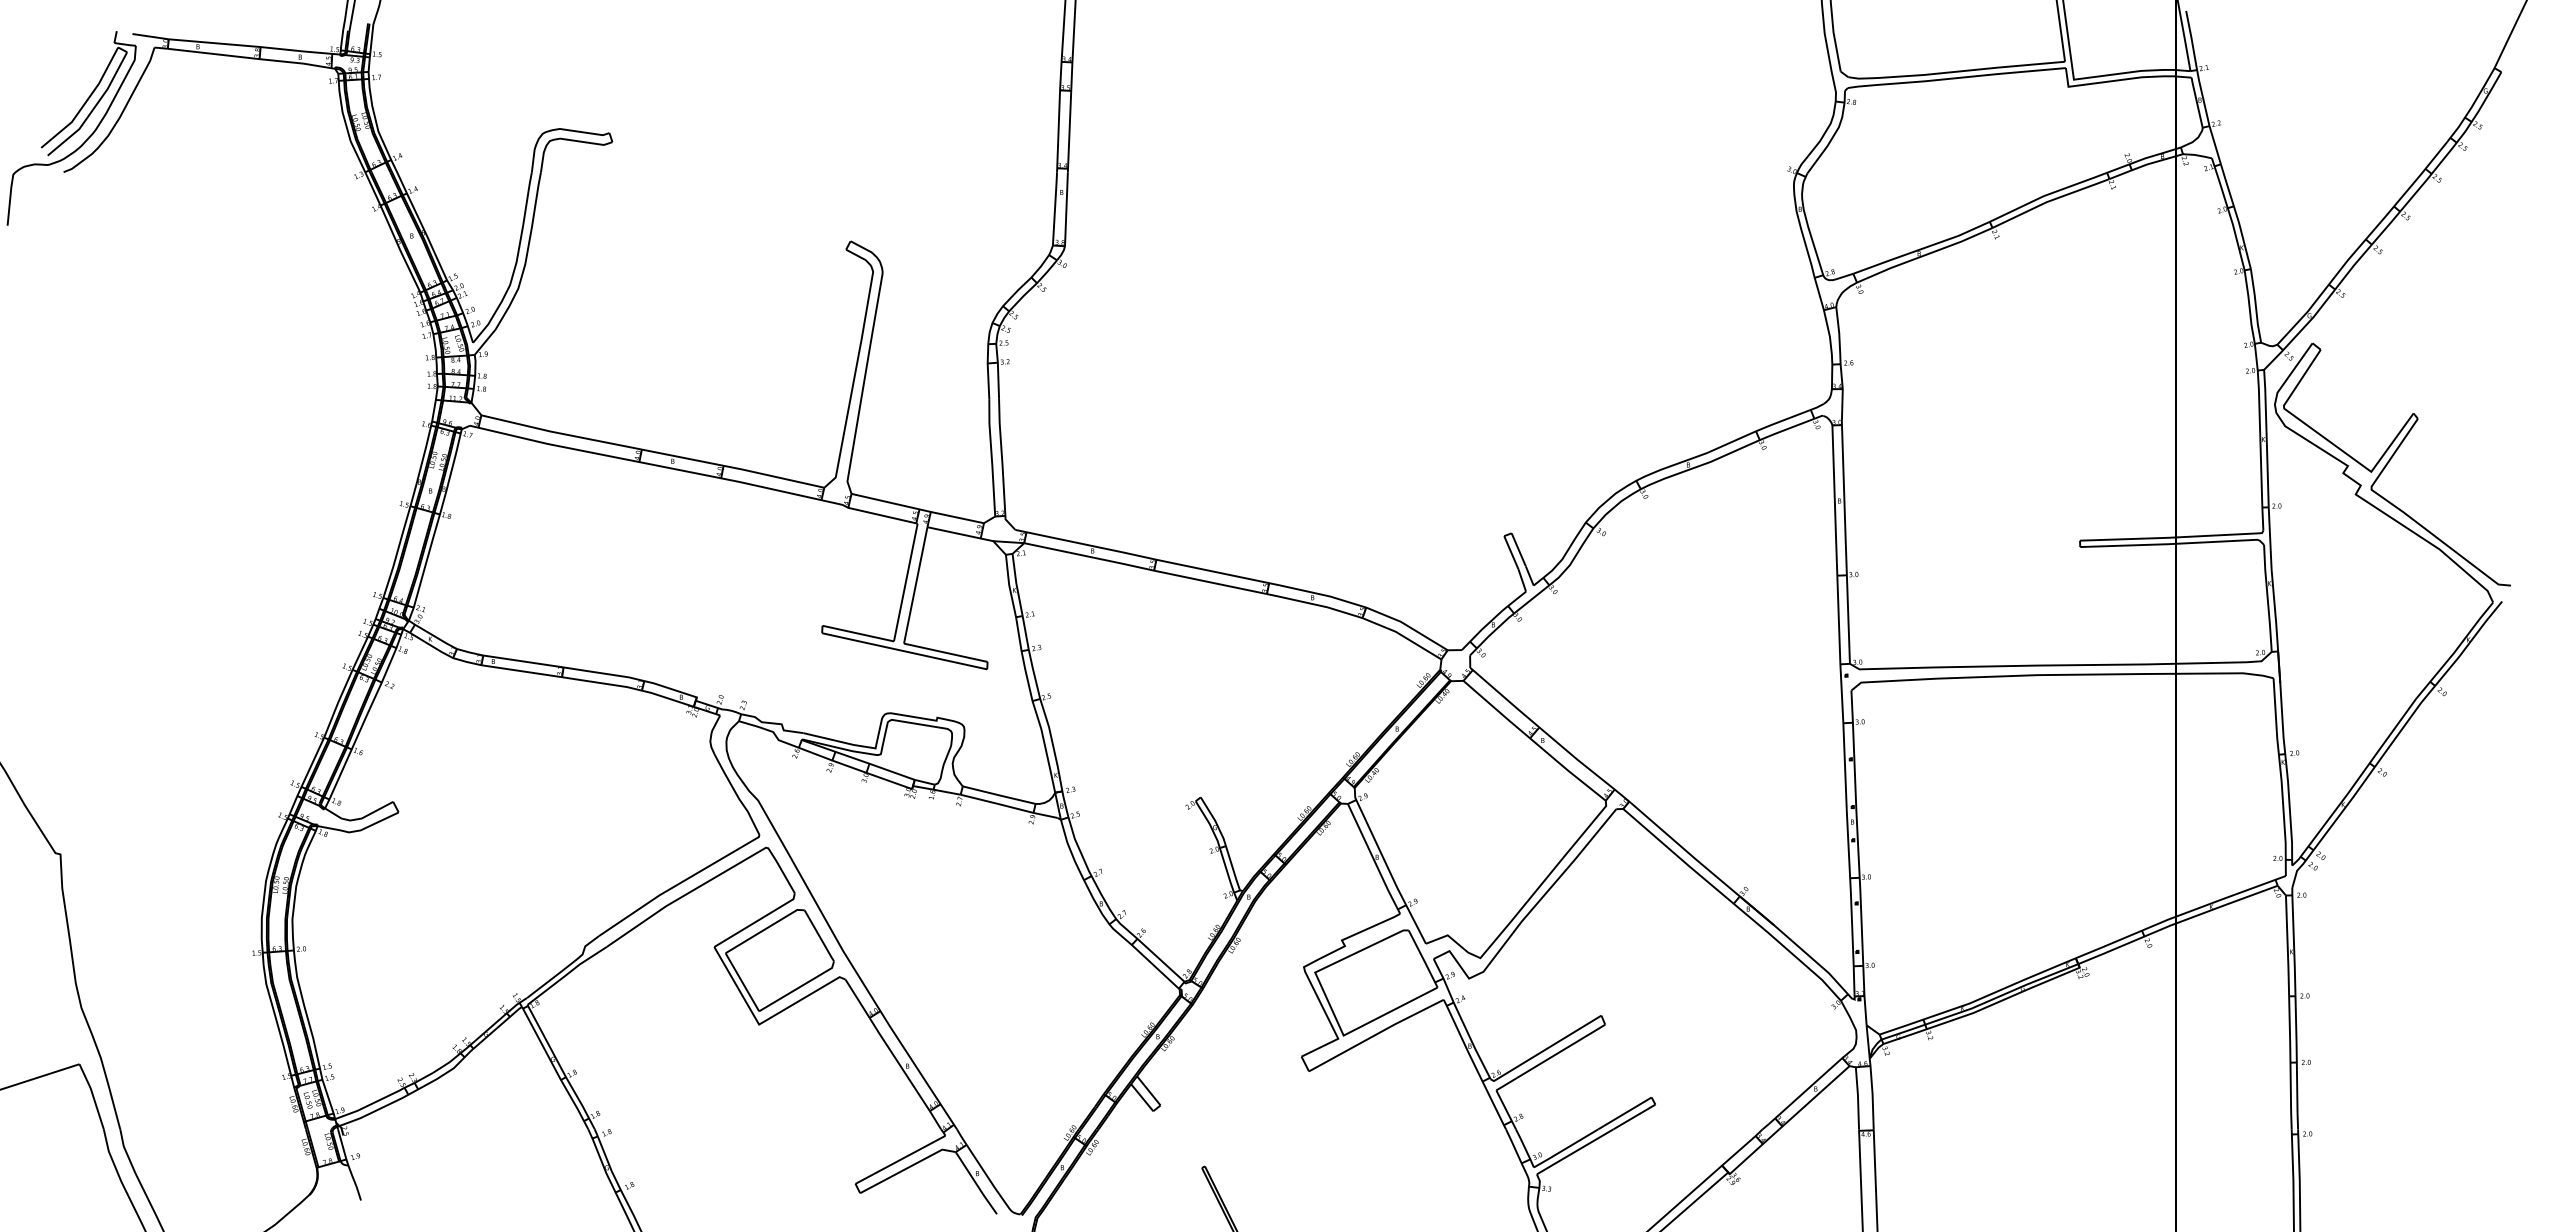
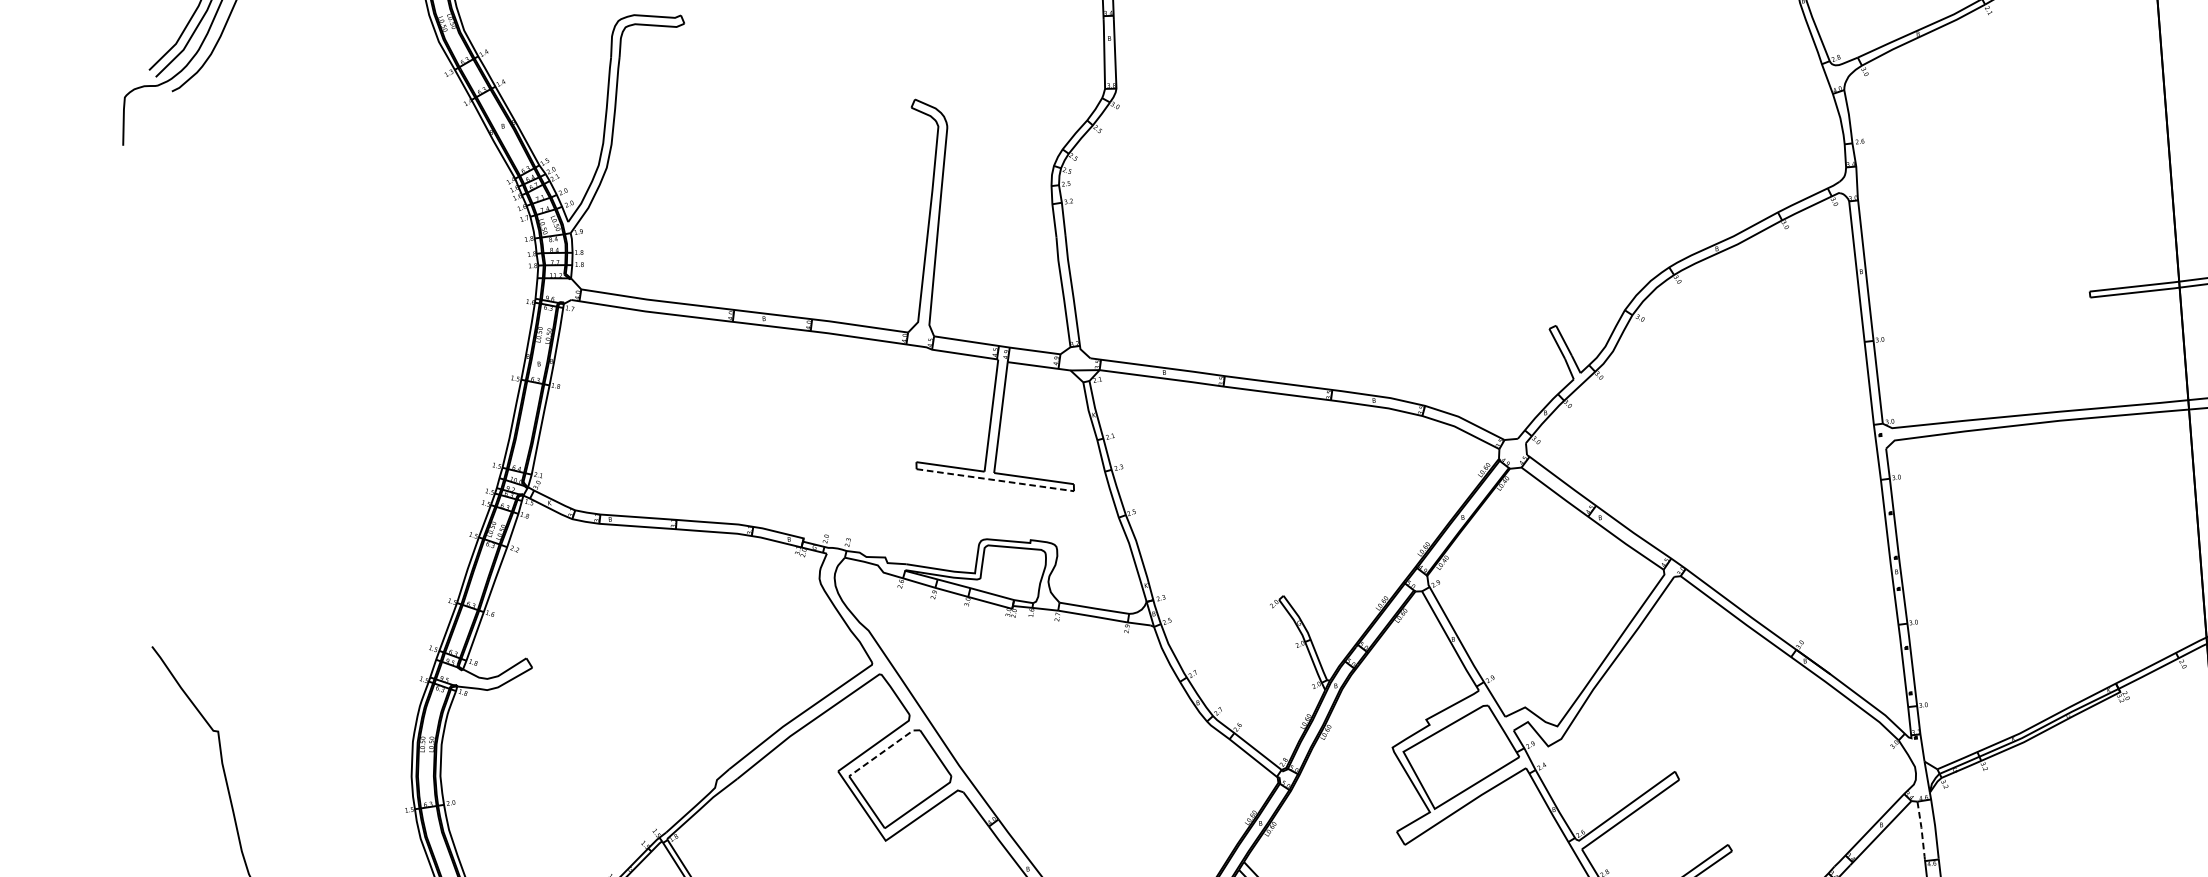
line: (904, 651) -> (995, 480), solid -> dashed
line: (764, 929) -> (883, 751), solid -> dashed
line: (1858, 1098) -> (1922, 830), solid -> dashed

